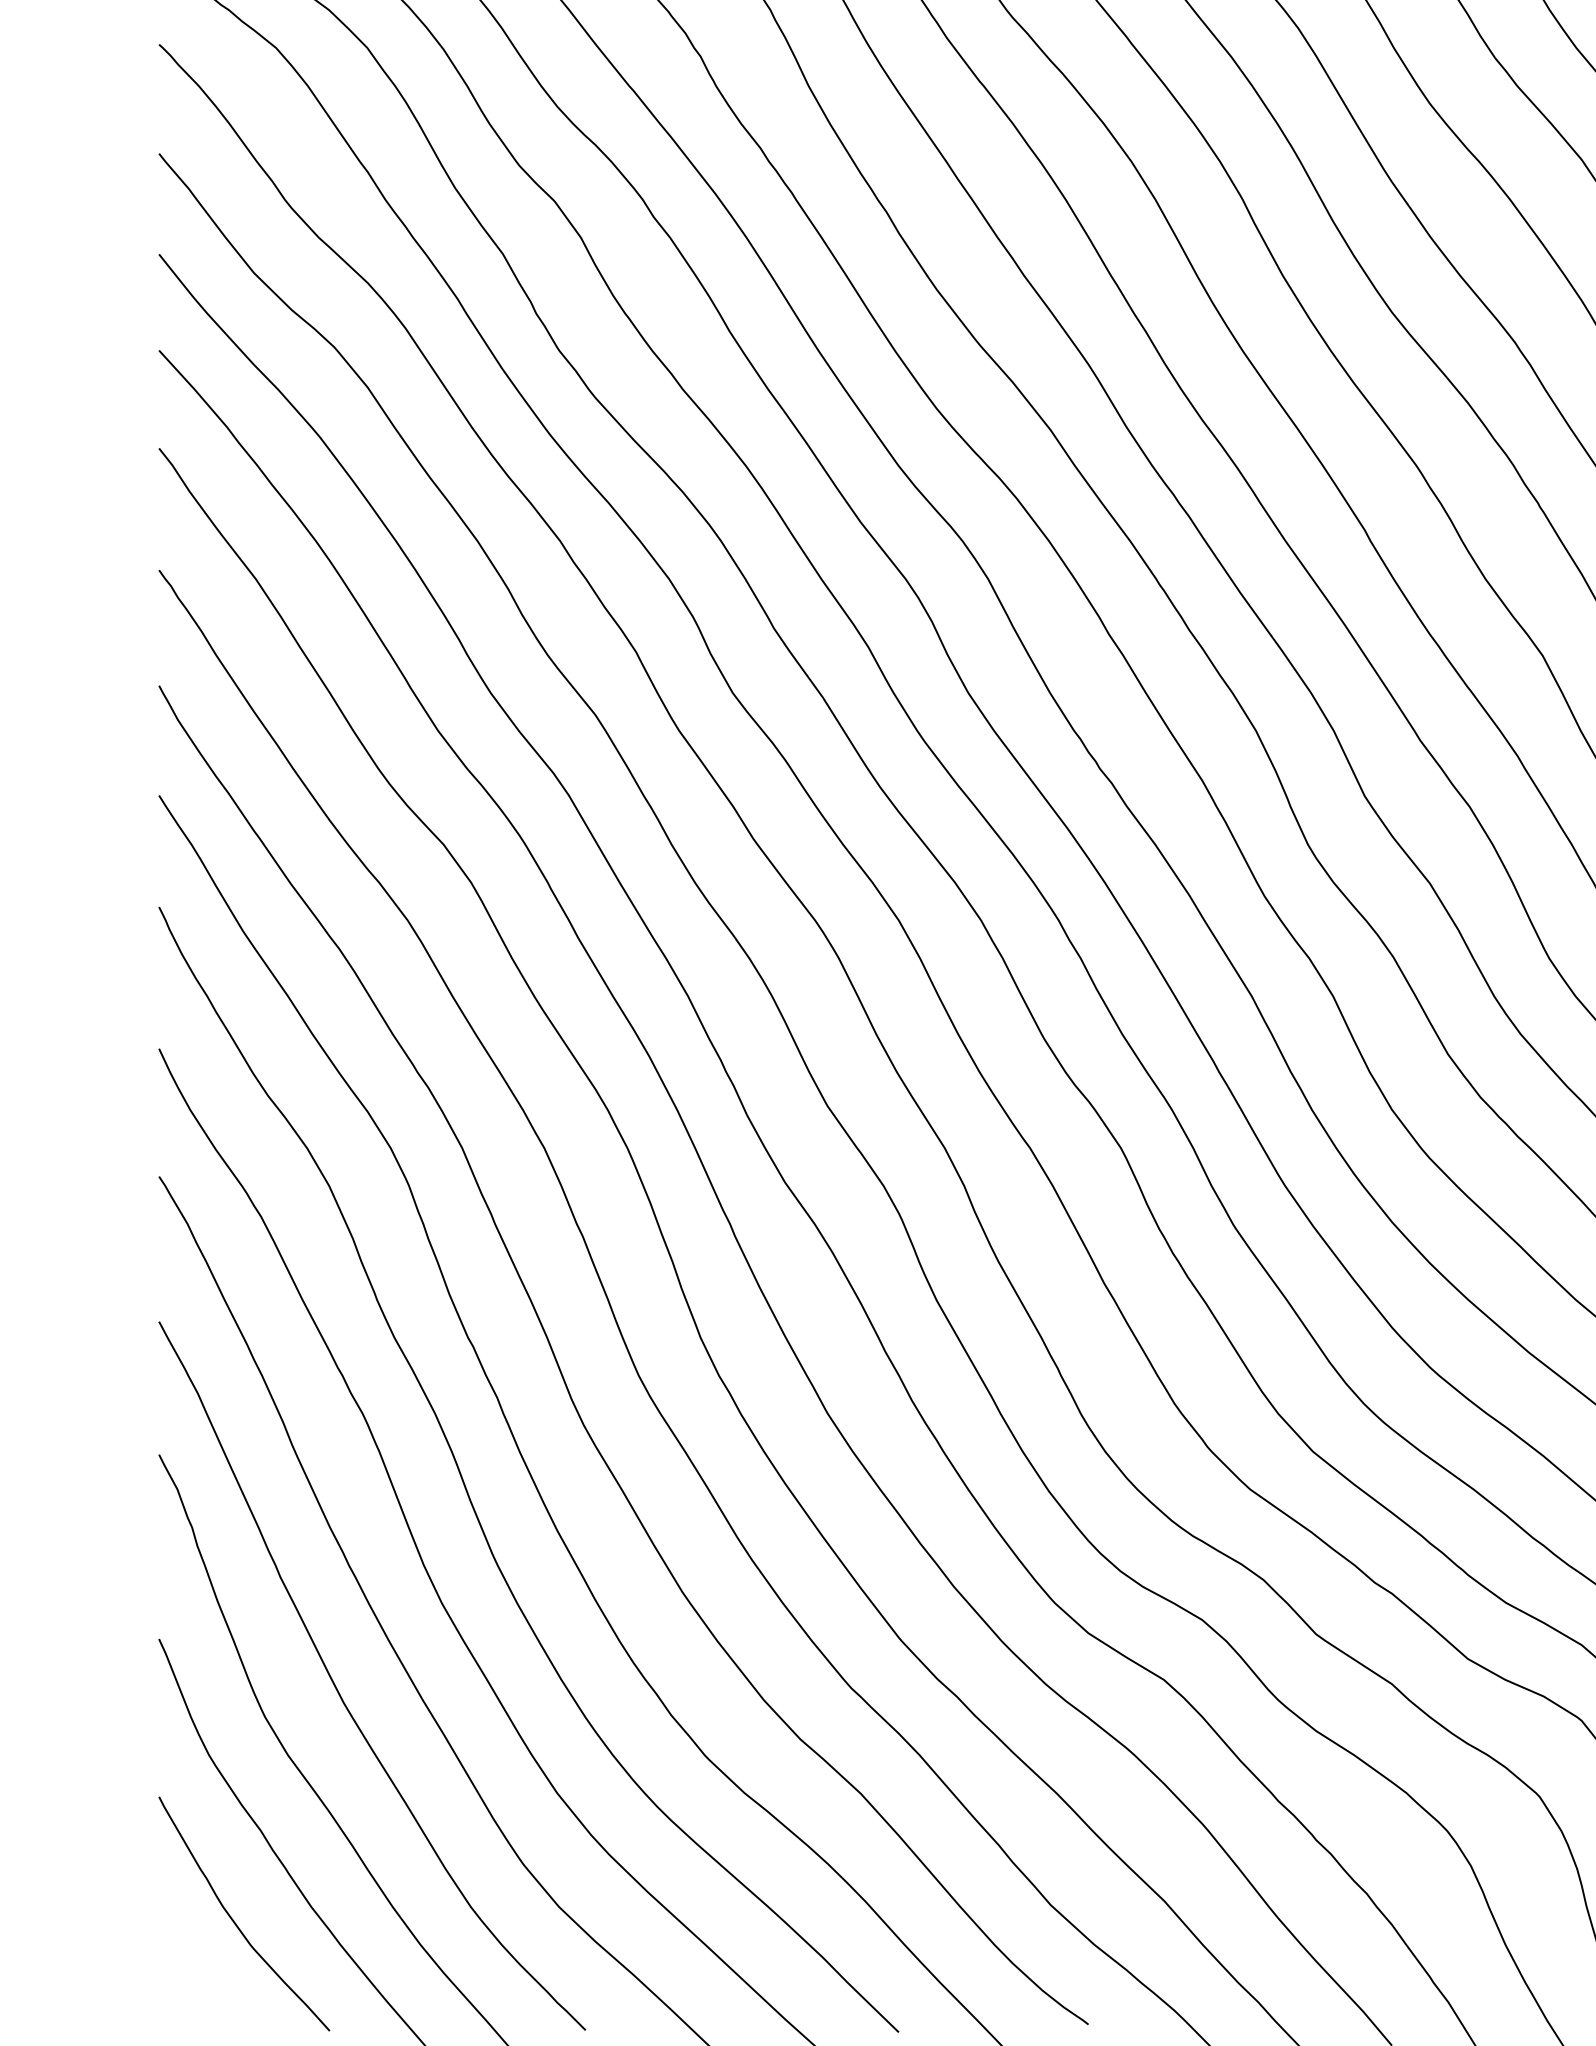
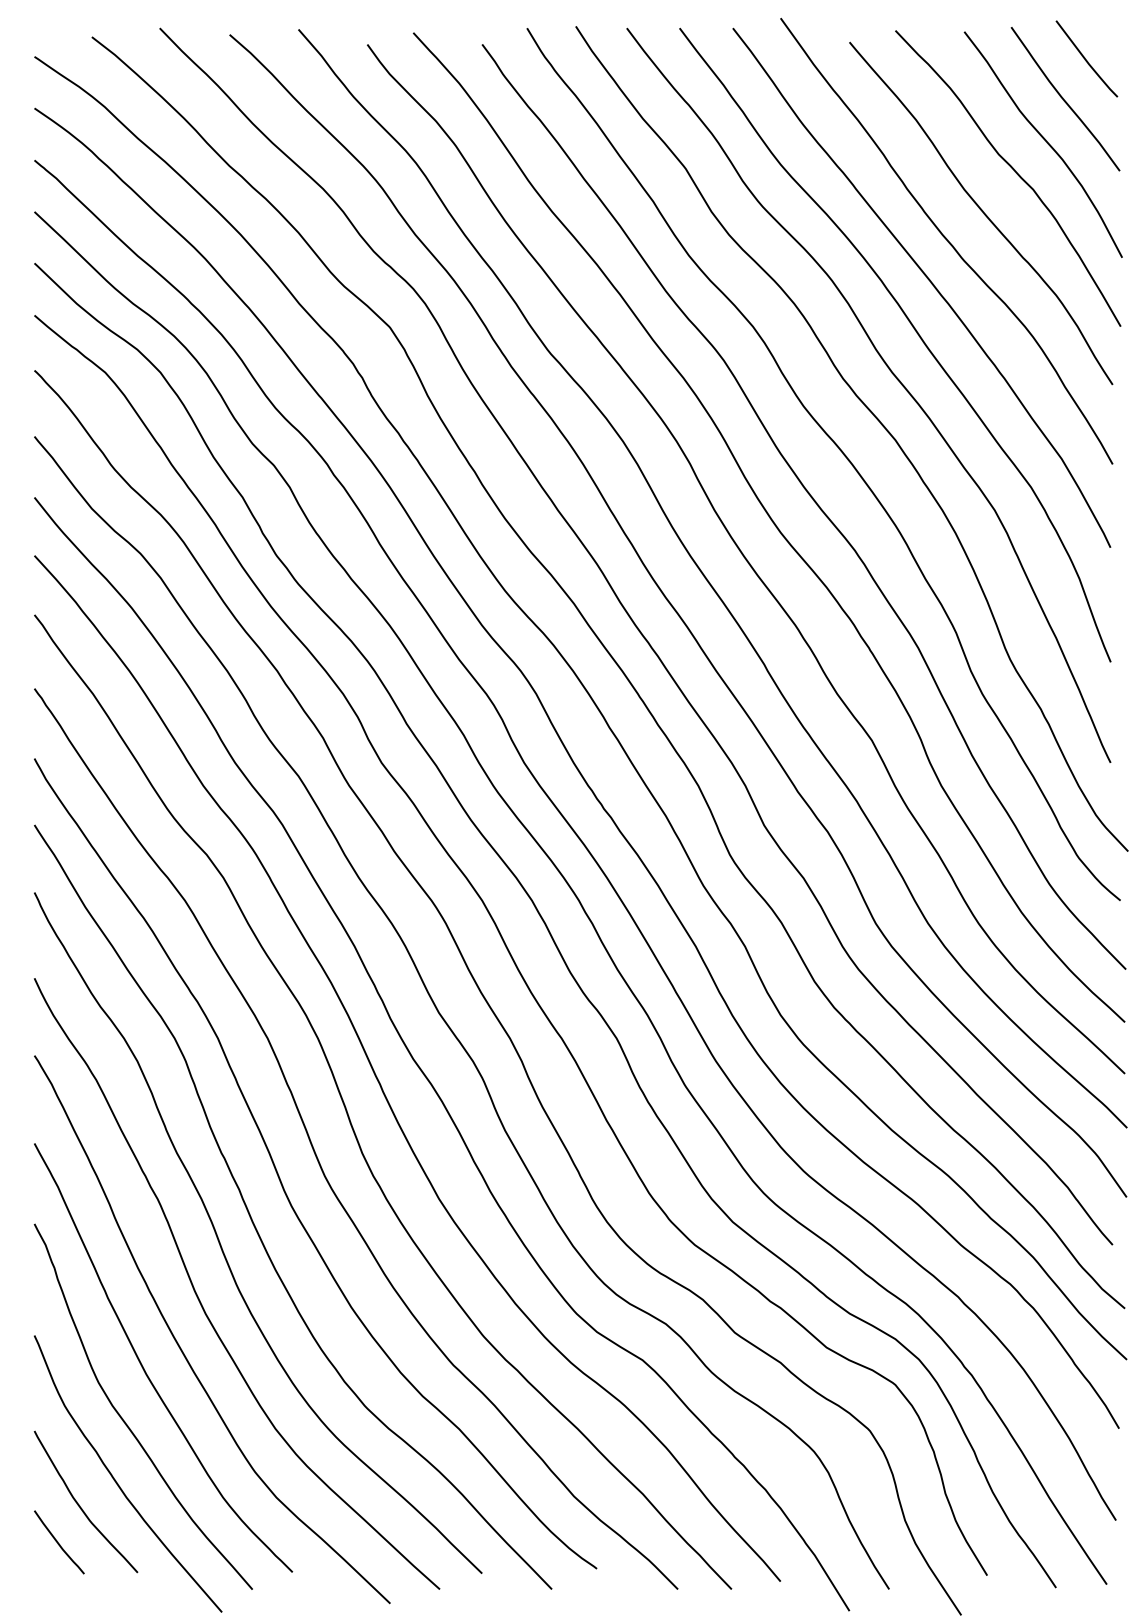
curve: (198, 1981) -> (58, 1542), added

